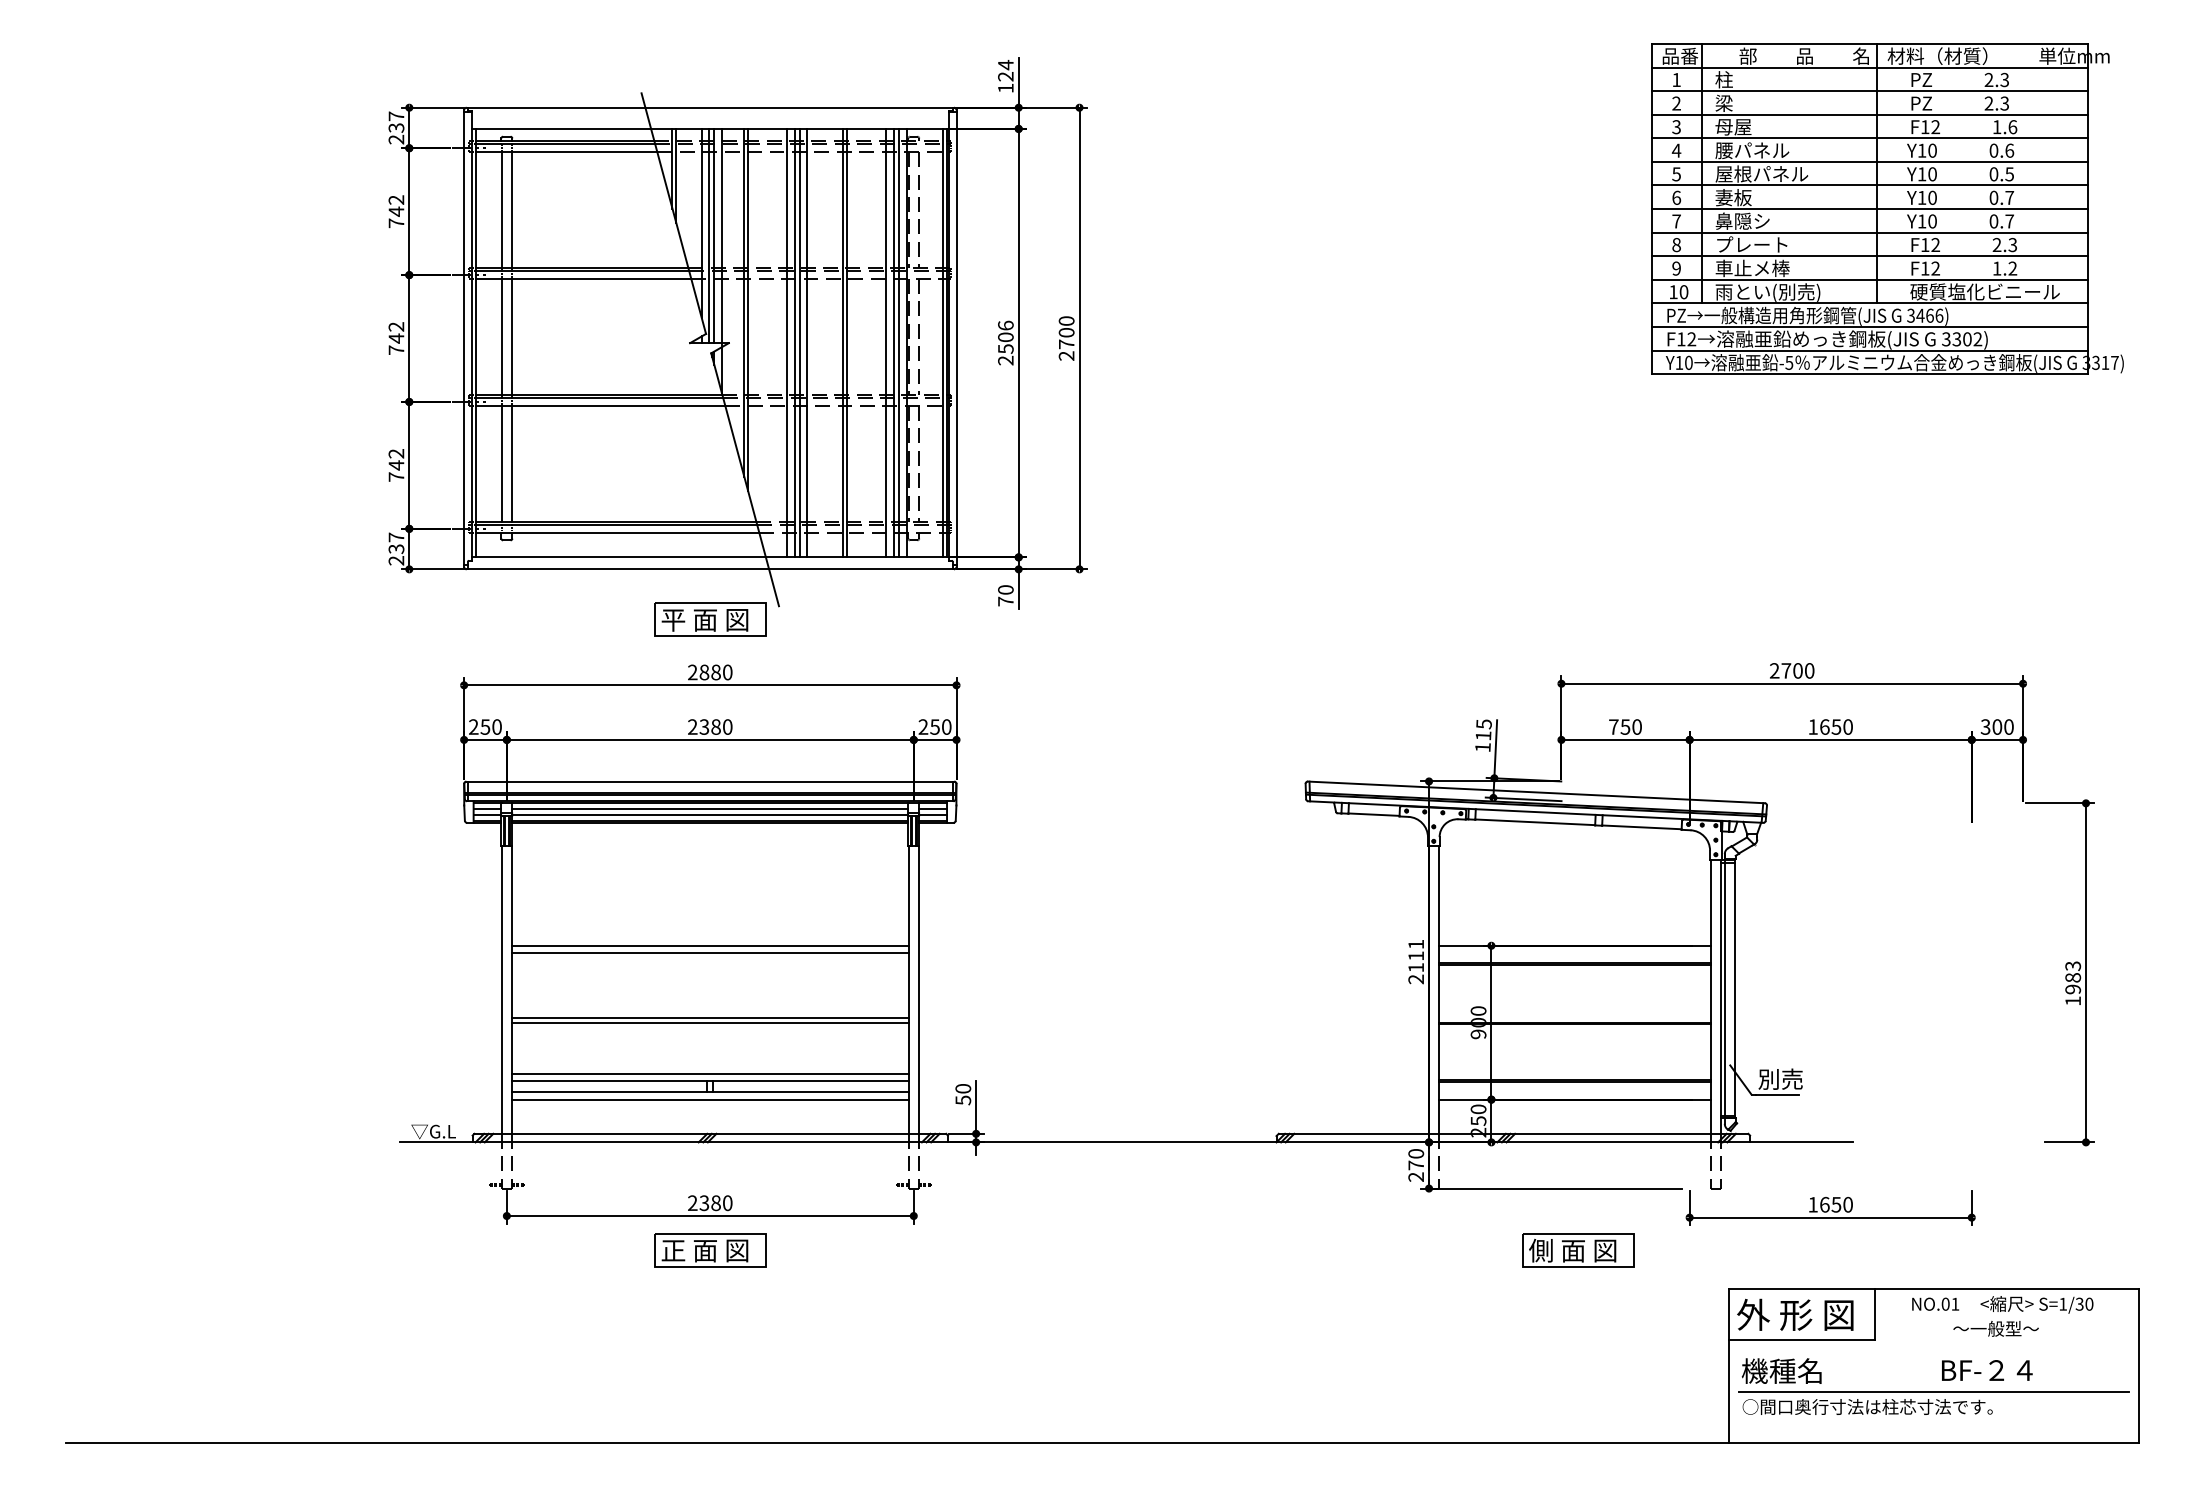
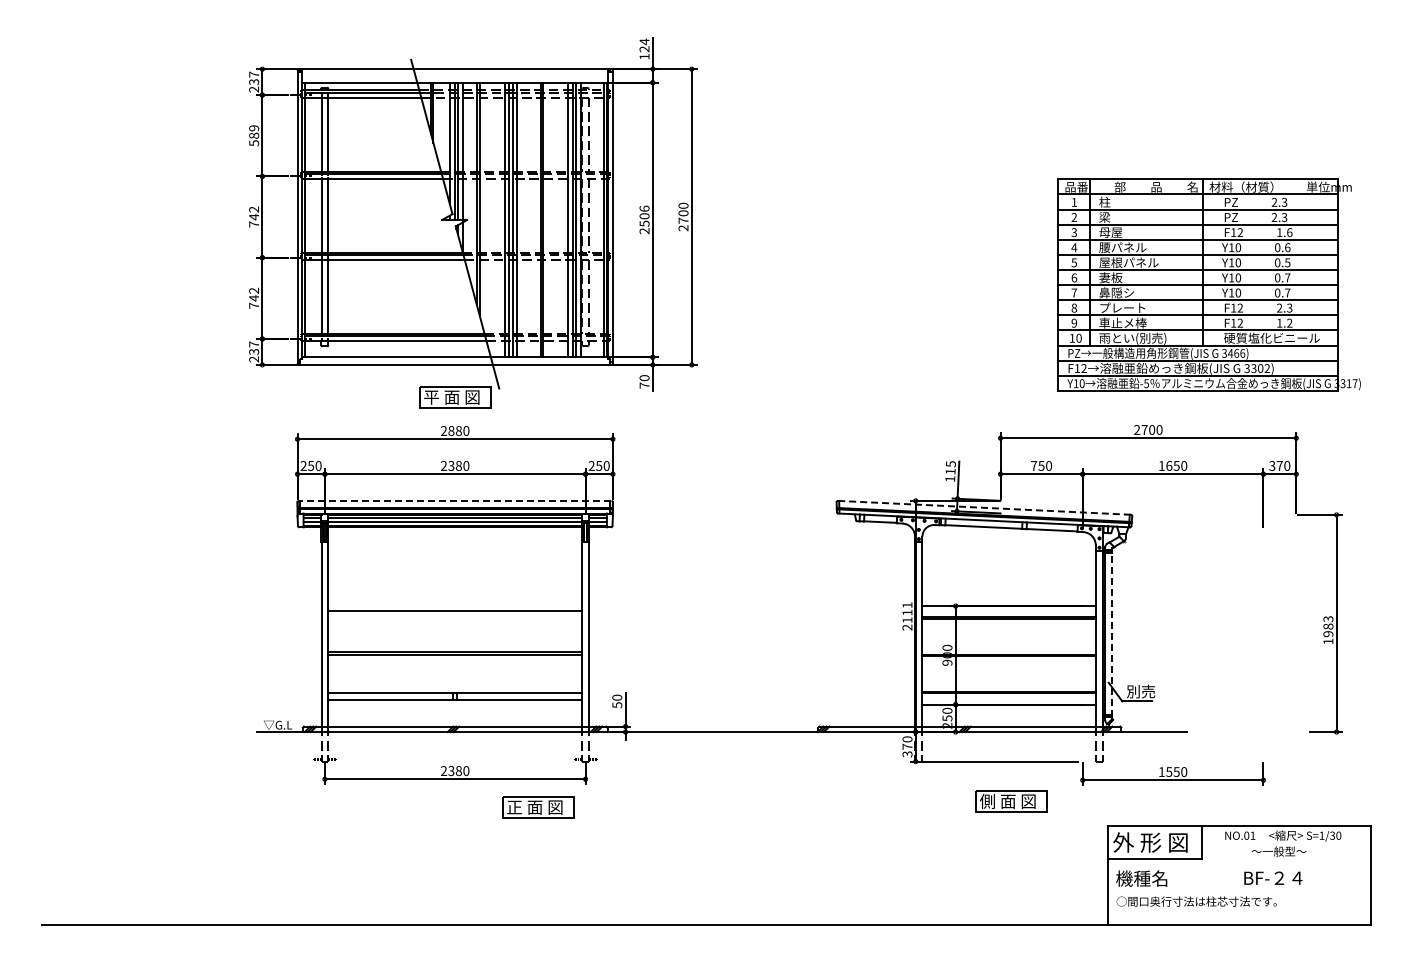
part: (1886, 208) -> (1208, 284), moved
text: (397, 211) -> (254, 135), 742 -> 589
text: (1996, 726) -> (1279, 465), 300 -> 370
line: (709, 780) -> (454, 500), solid -> dashed
line: (1536, 791) -> (984, 507), solid -> dashed
line: (710, 946) -> (455, 606), removed
line: (1734, 986) -> (1111, 632), solid -> dashed
line: (710, 1074) -> (455, 688), removed
line: (710, 1099) -> (455, 704), removed
text: (1416, 1177) -> (907, 754), 270 -> 370
text: (1825, 1205) -> (1169, 772), 1650 -> 1550
part: (710, 1250) -> (538, 807), moved
line: (1934, 1391) -> (1239, 891), removed

